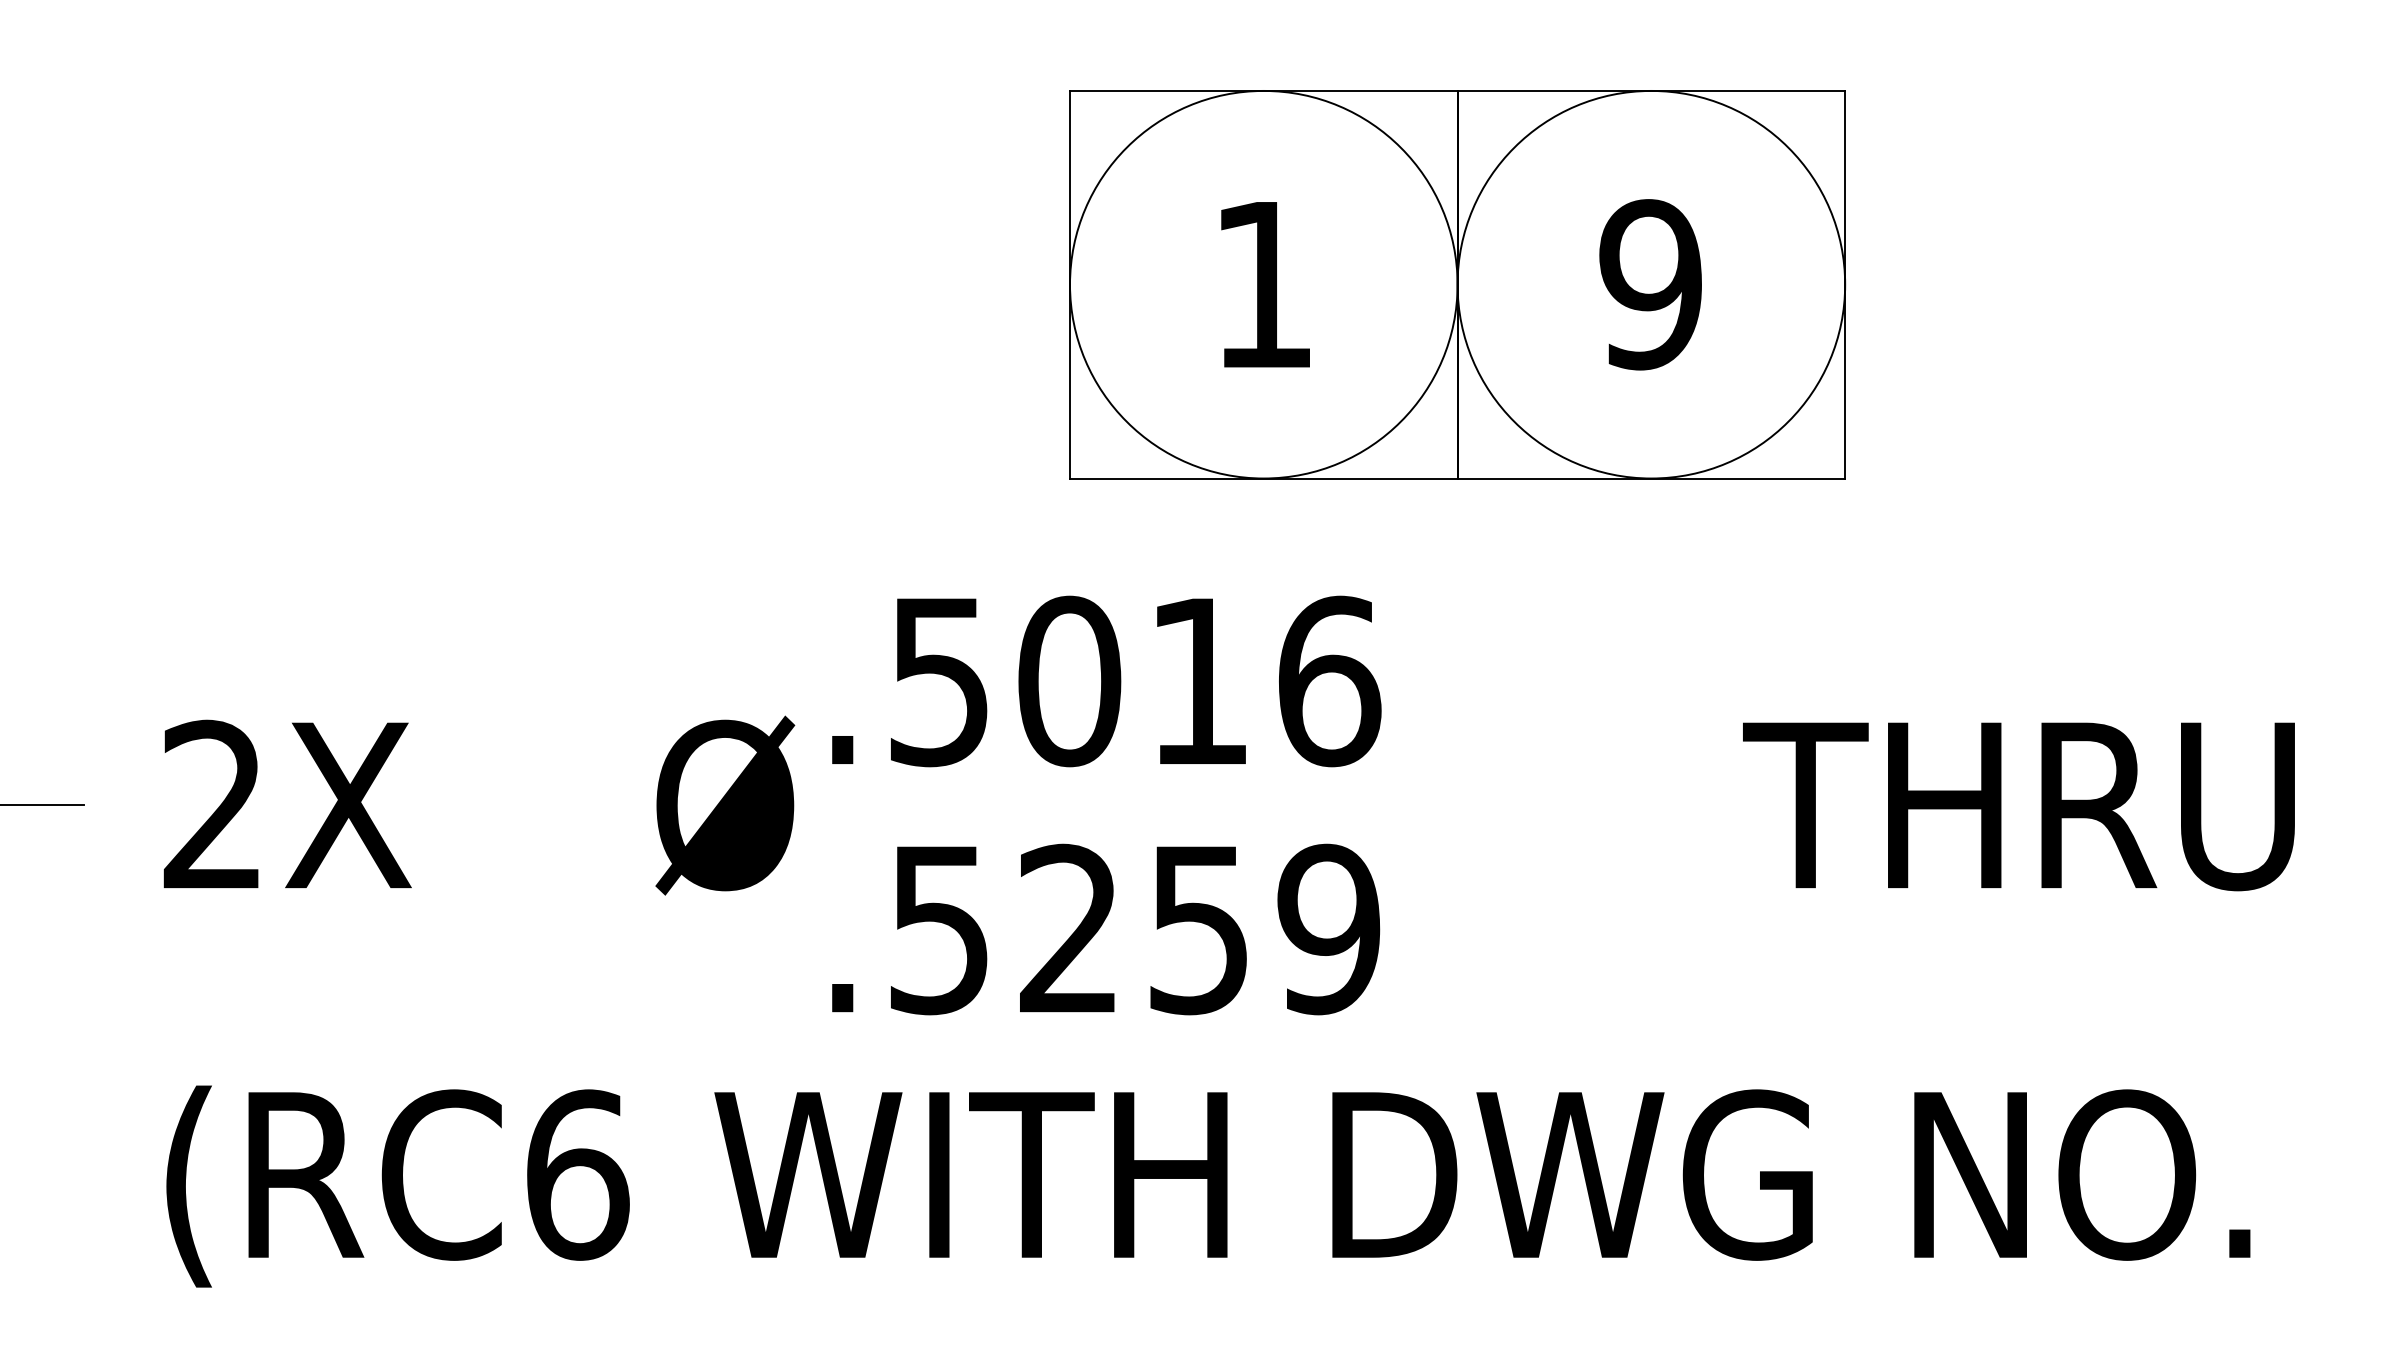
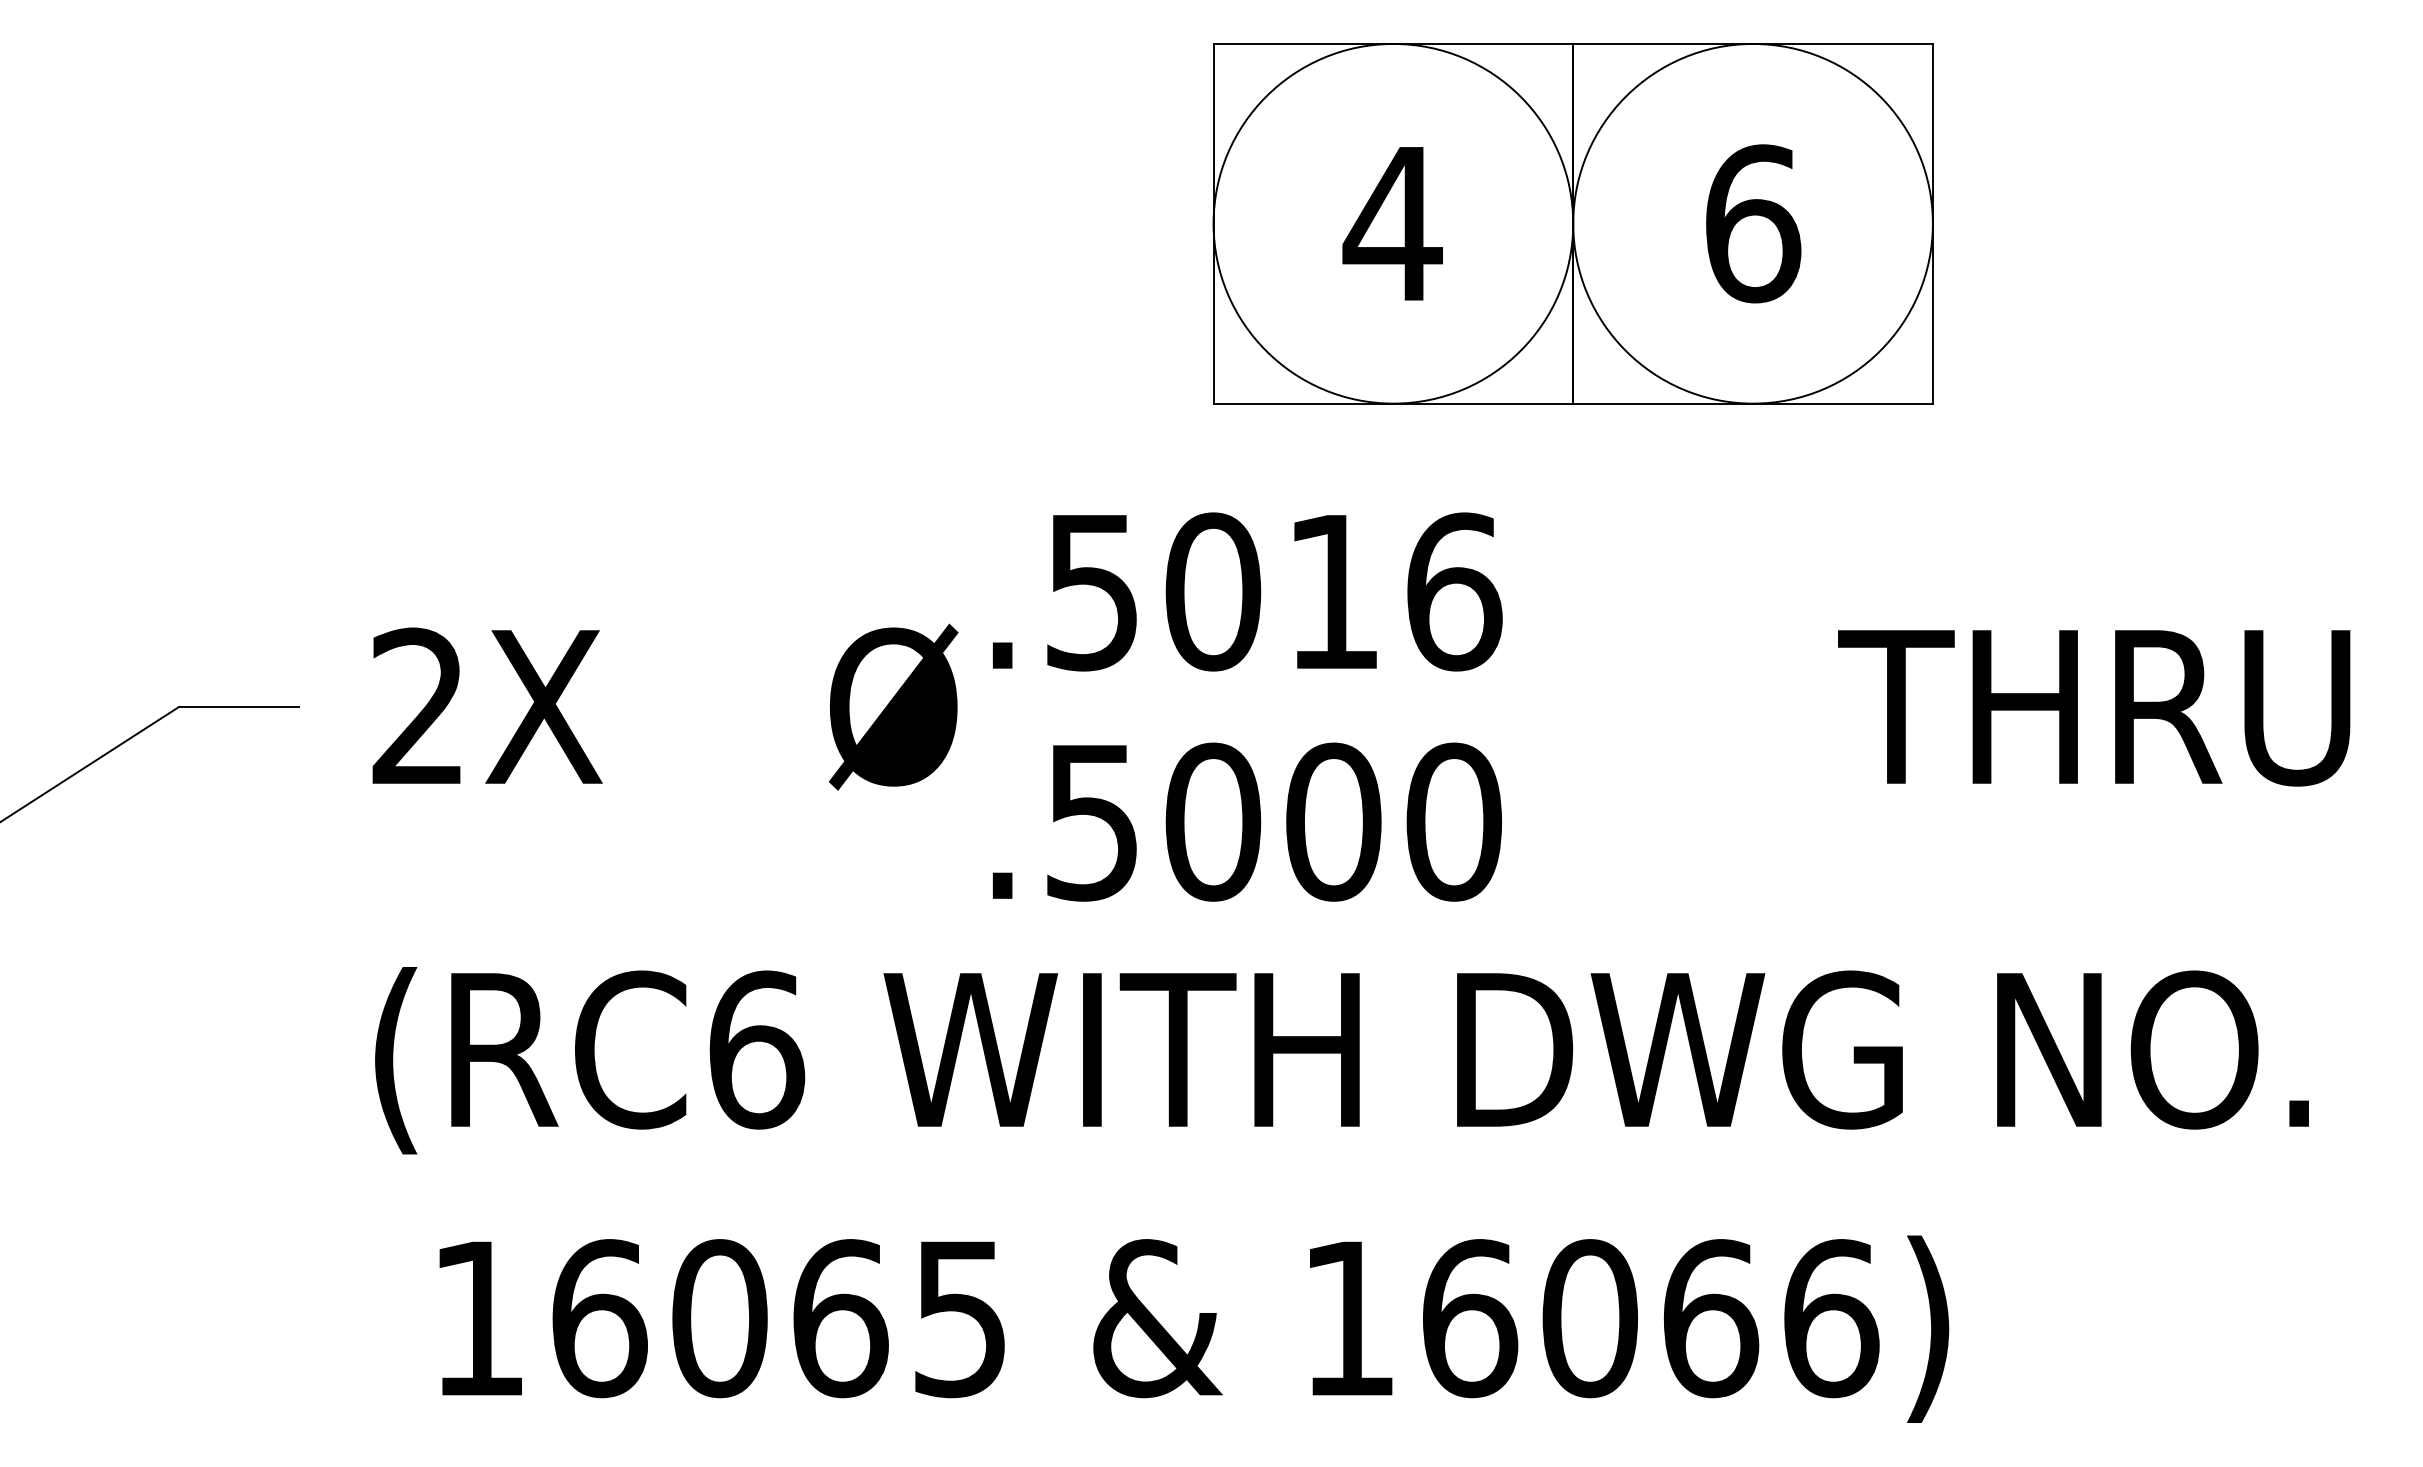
text: (1262, 284) -> (1392, 223), 1 -> 4
text: (1650, 284) -> (1752, 223), 9 -> 6
text: (1199, 928) -> (1333, 821), .5259 -> .5000

